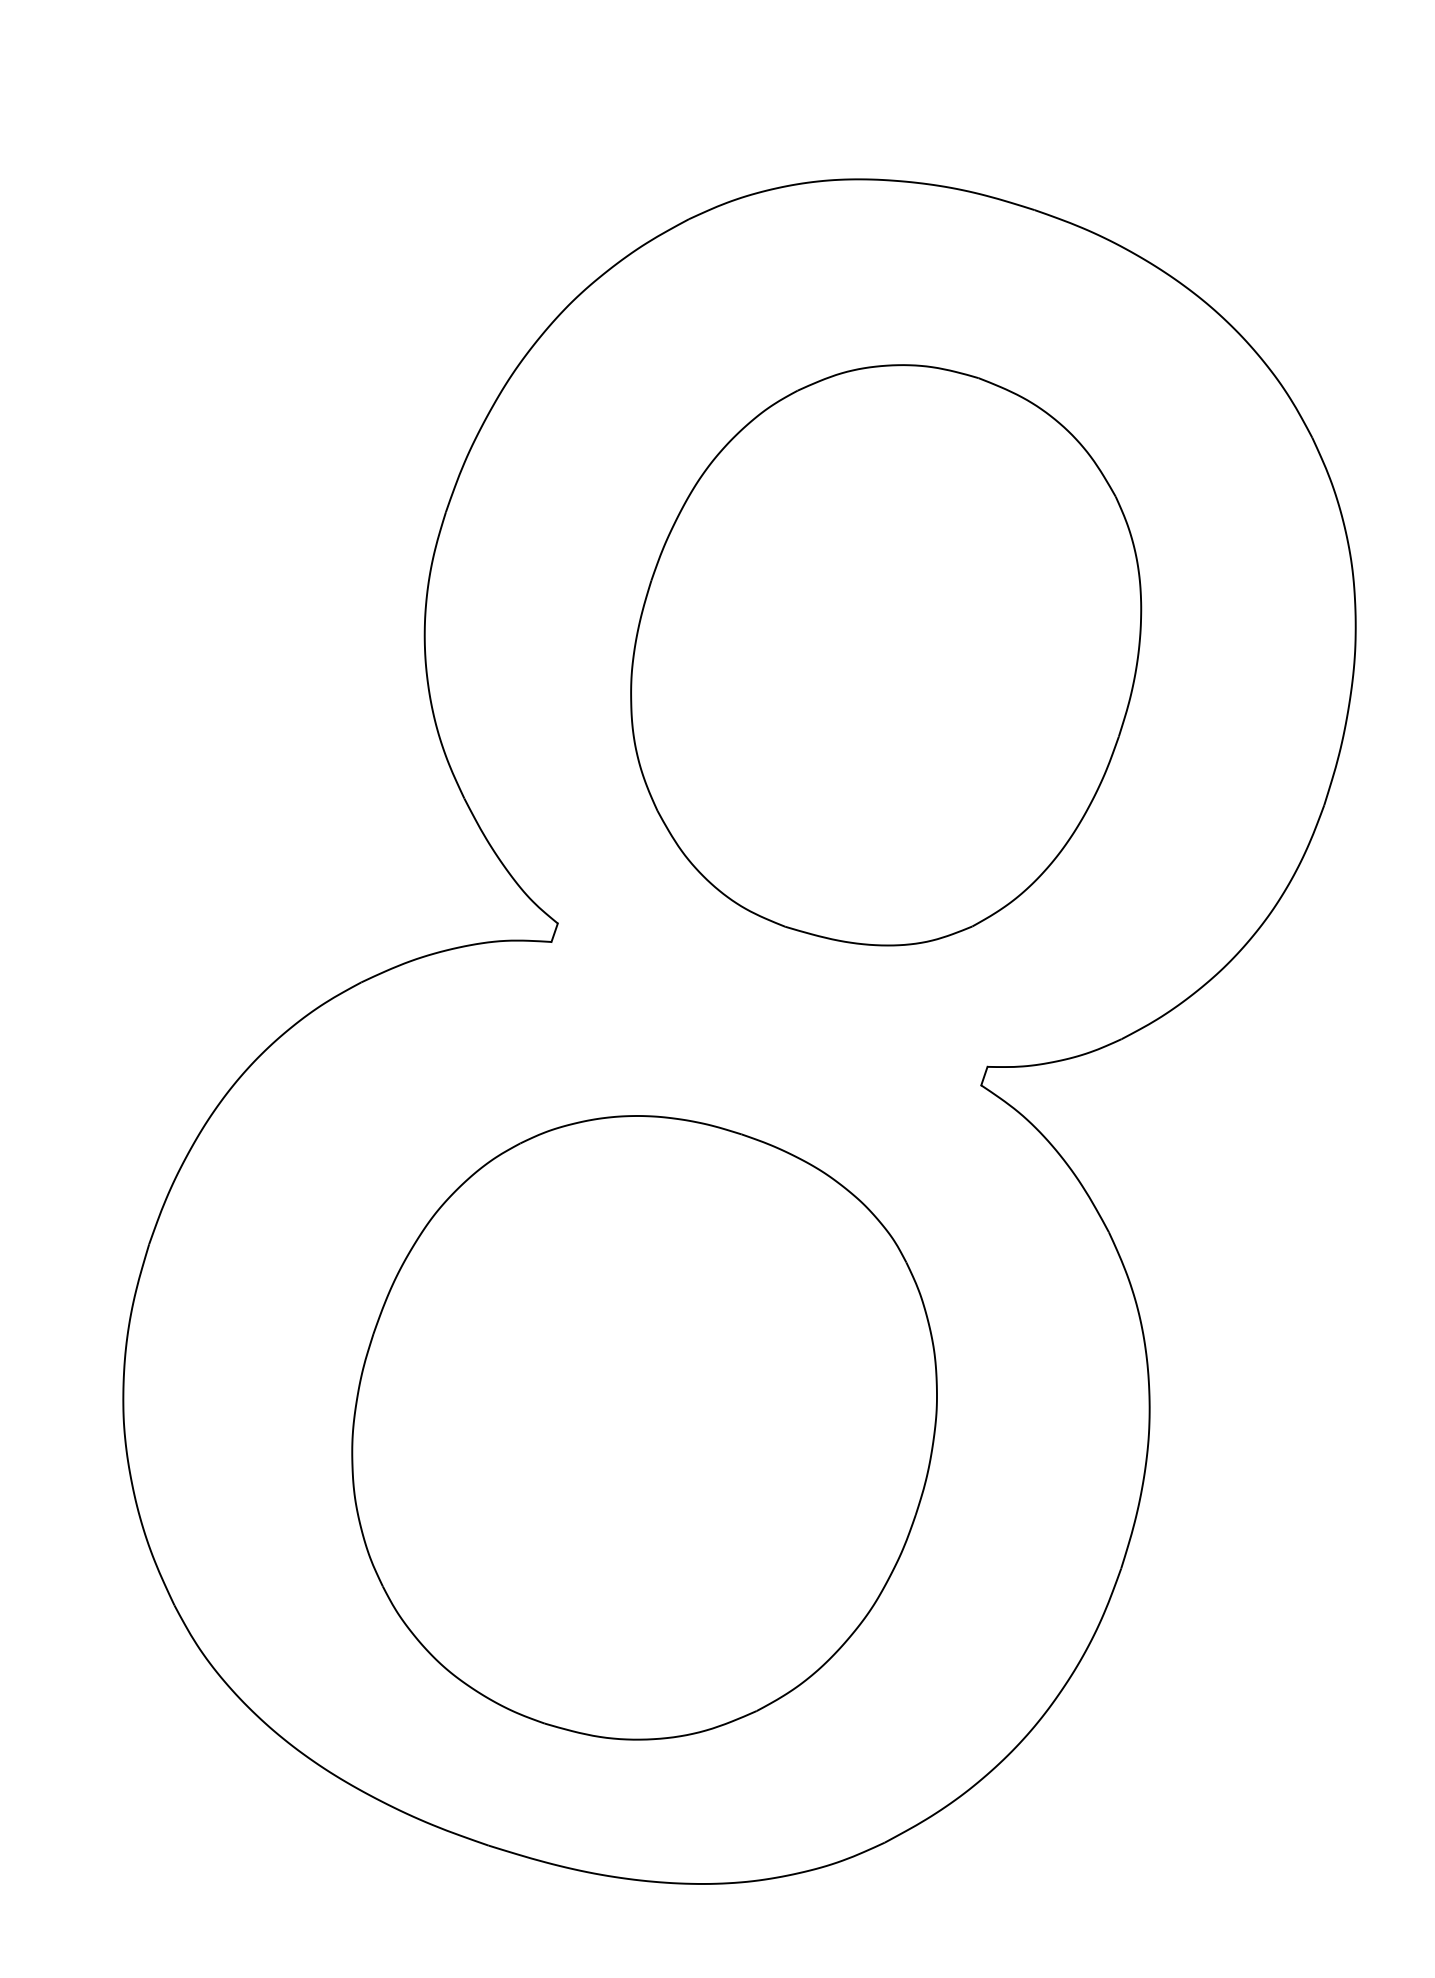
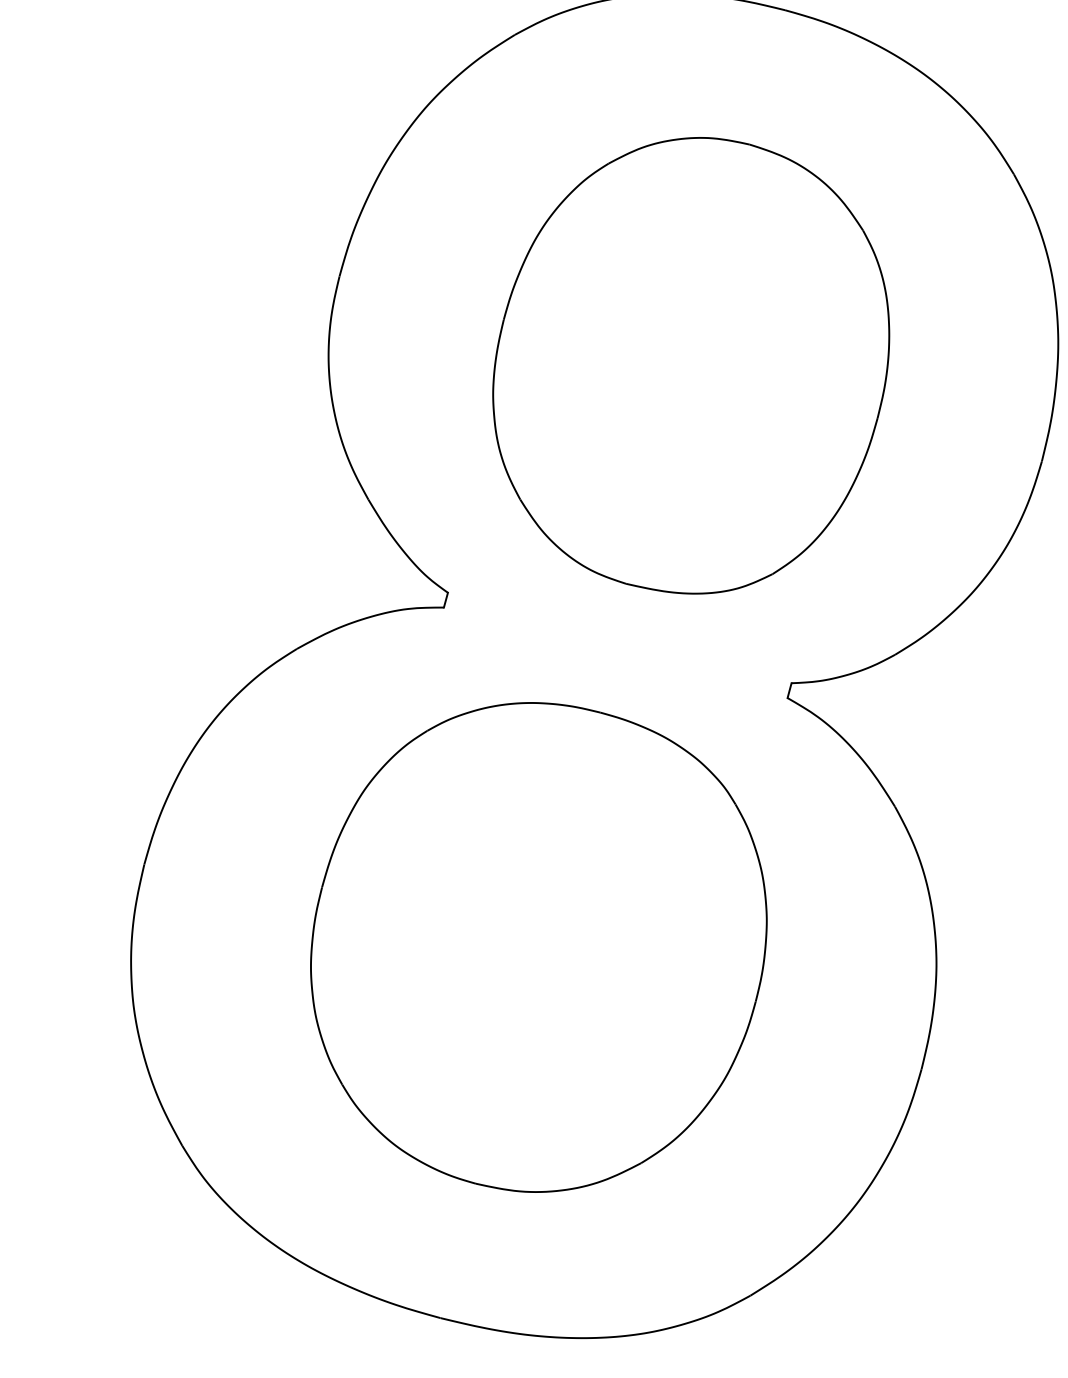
part: (644, 1427) -> (538, 946), moved

